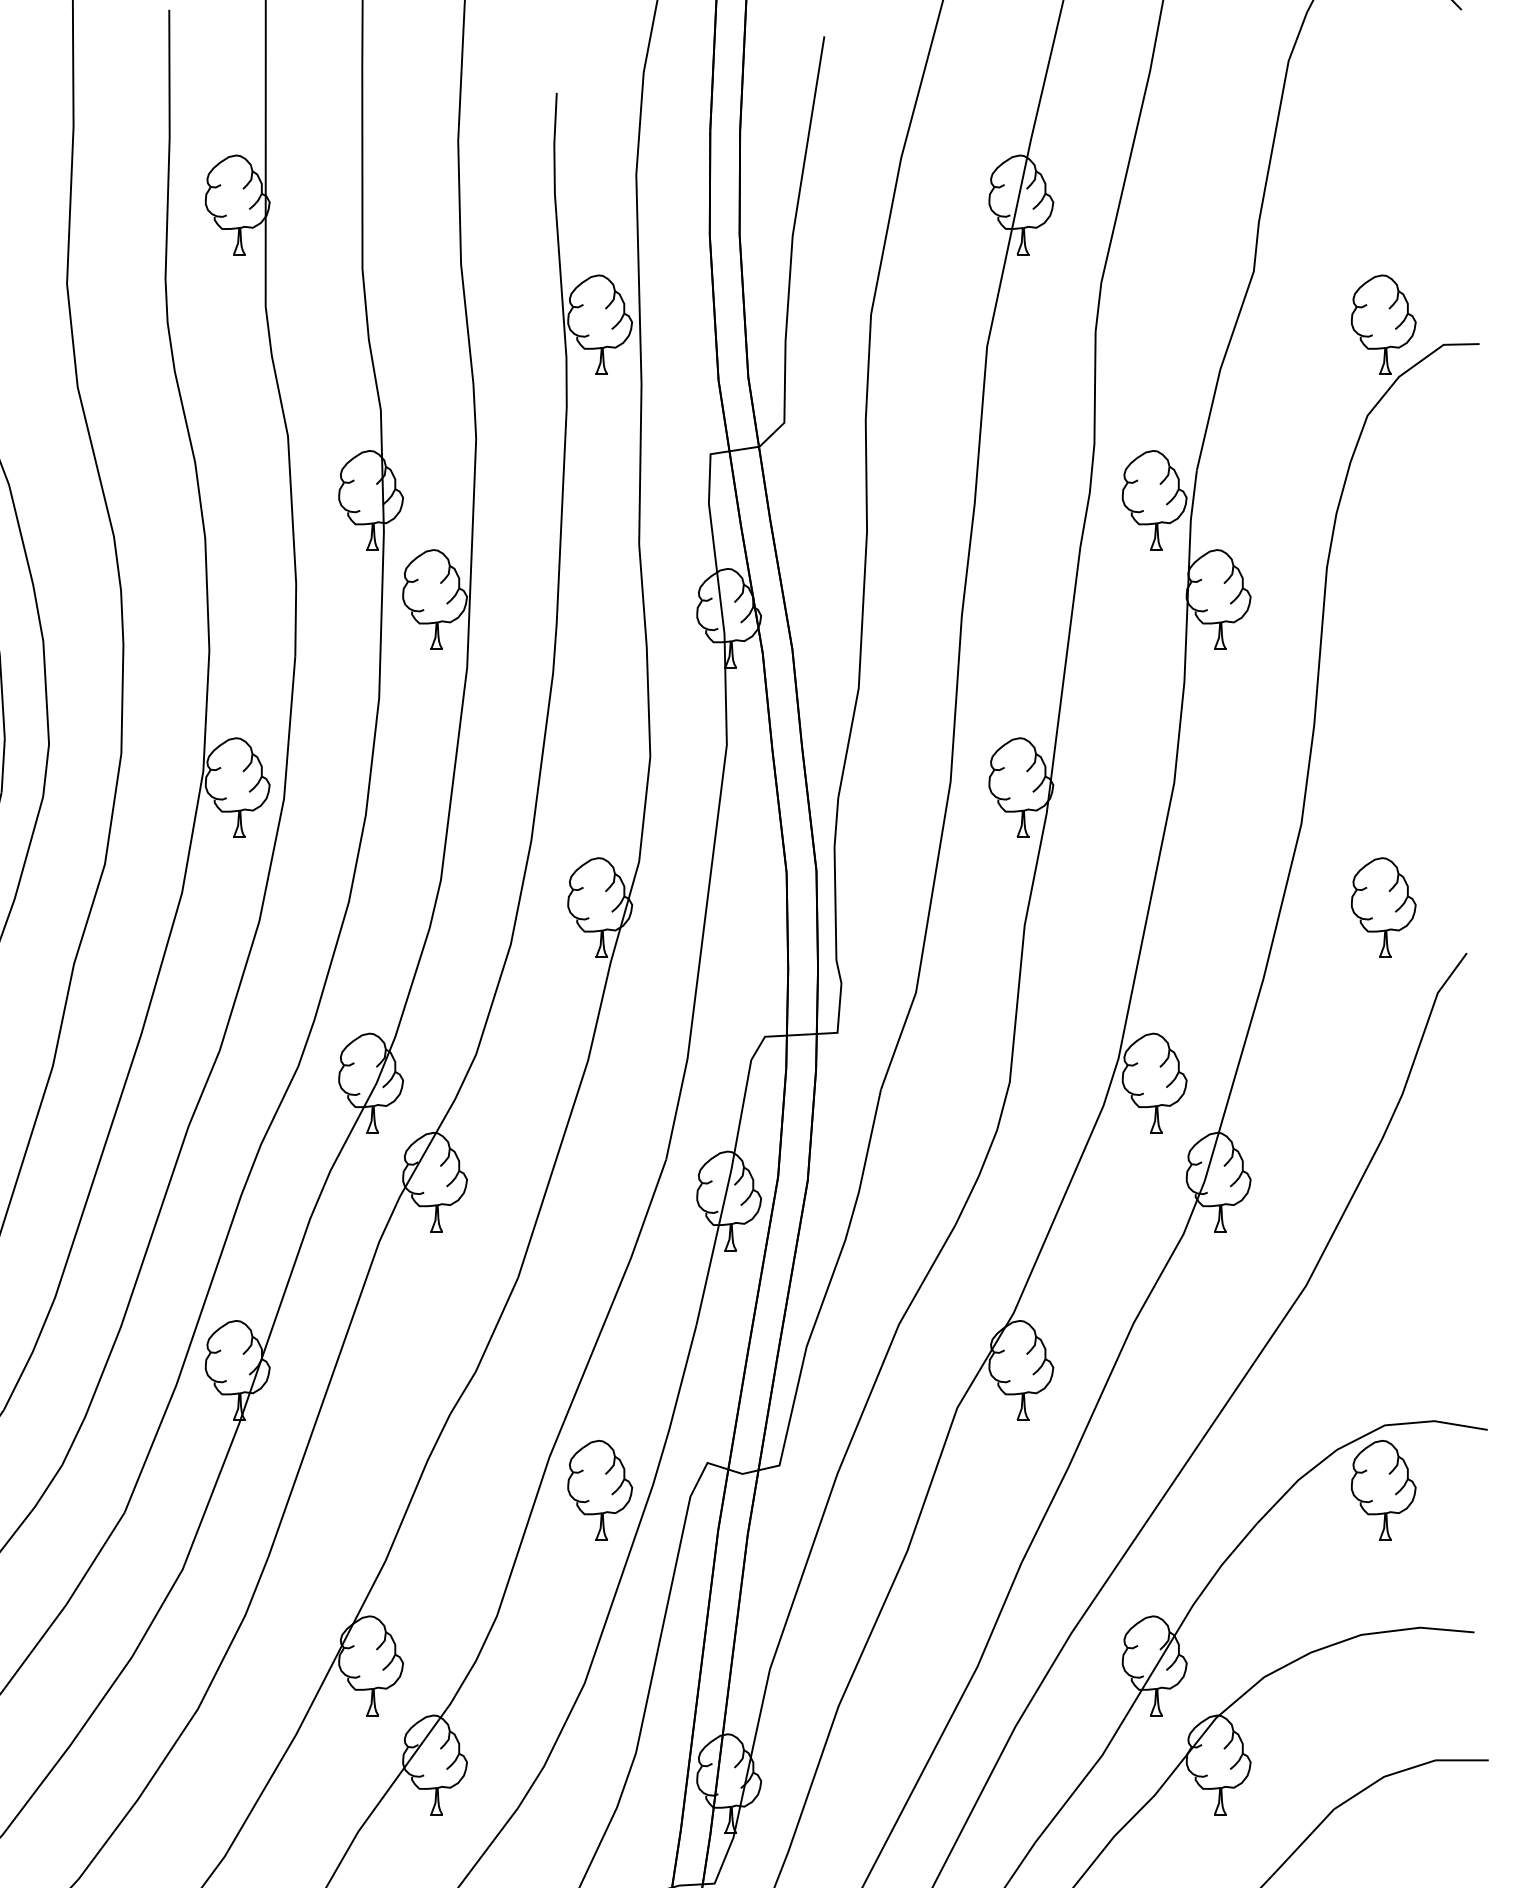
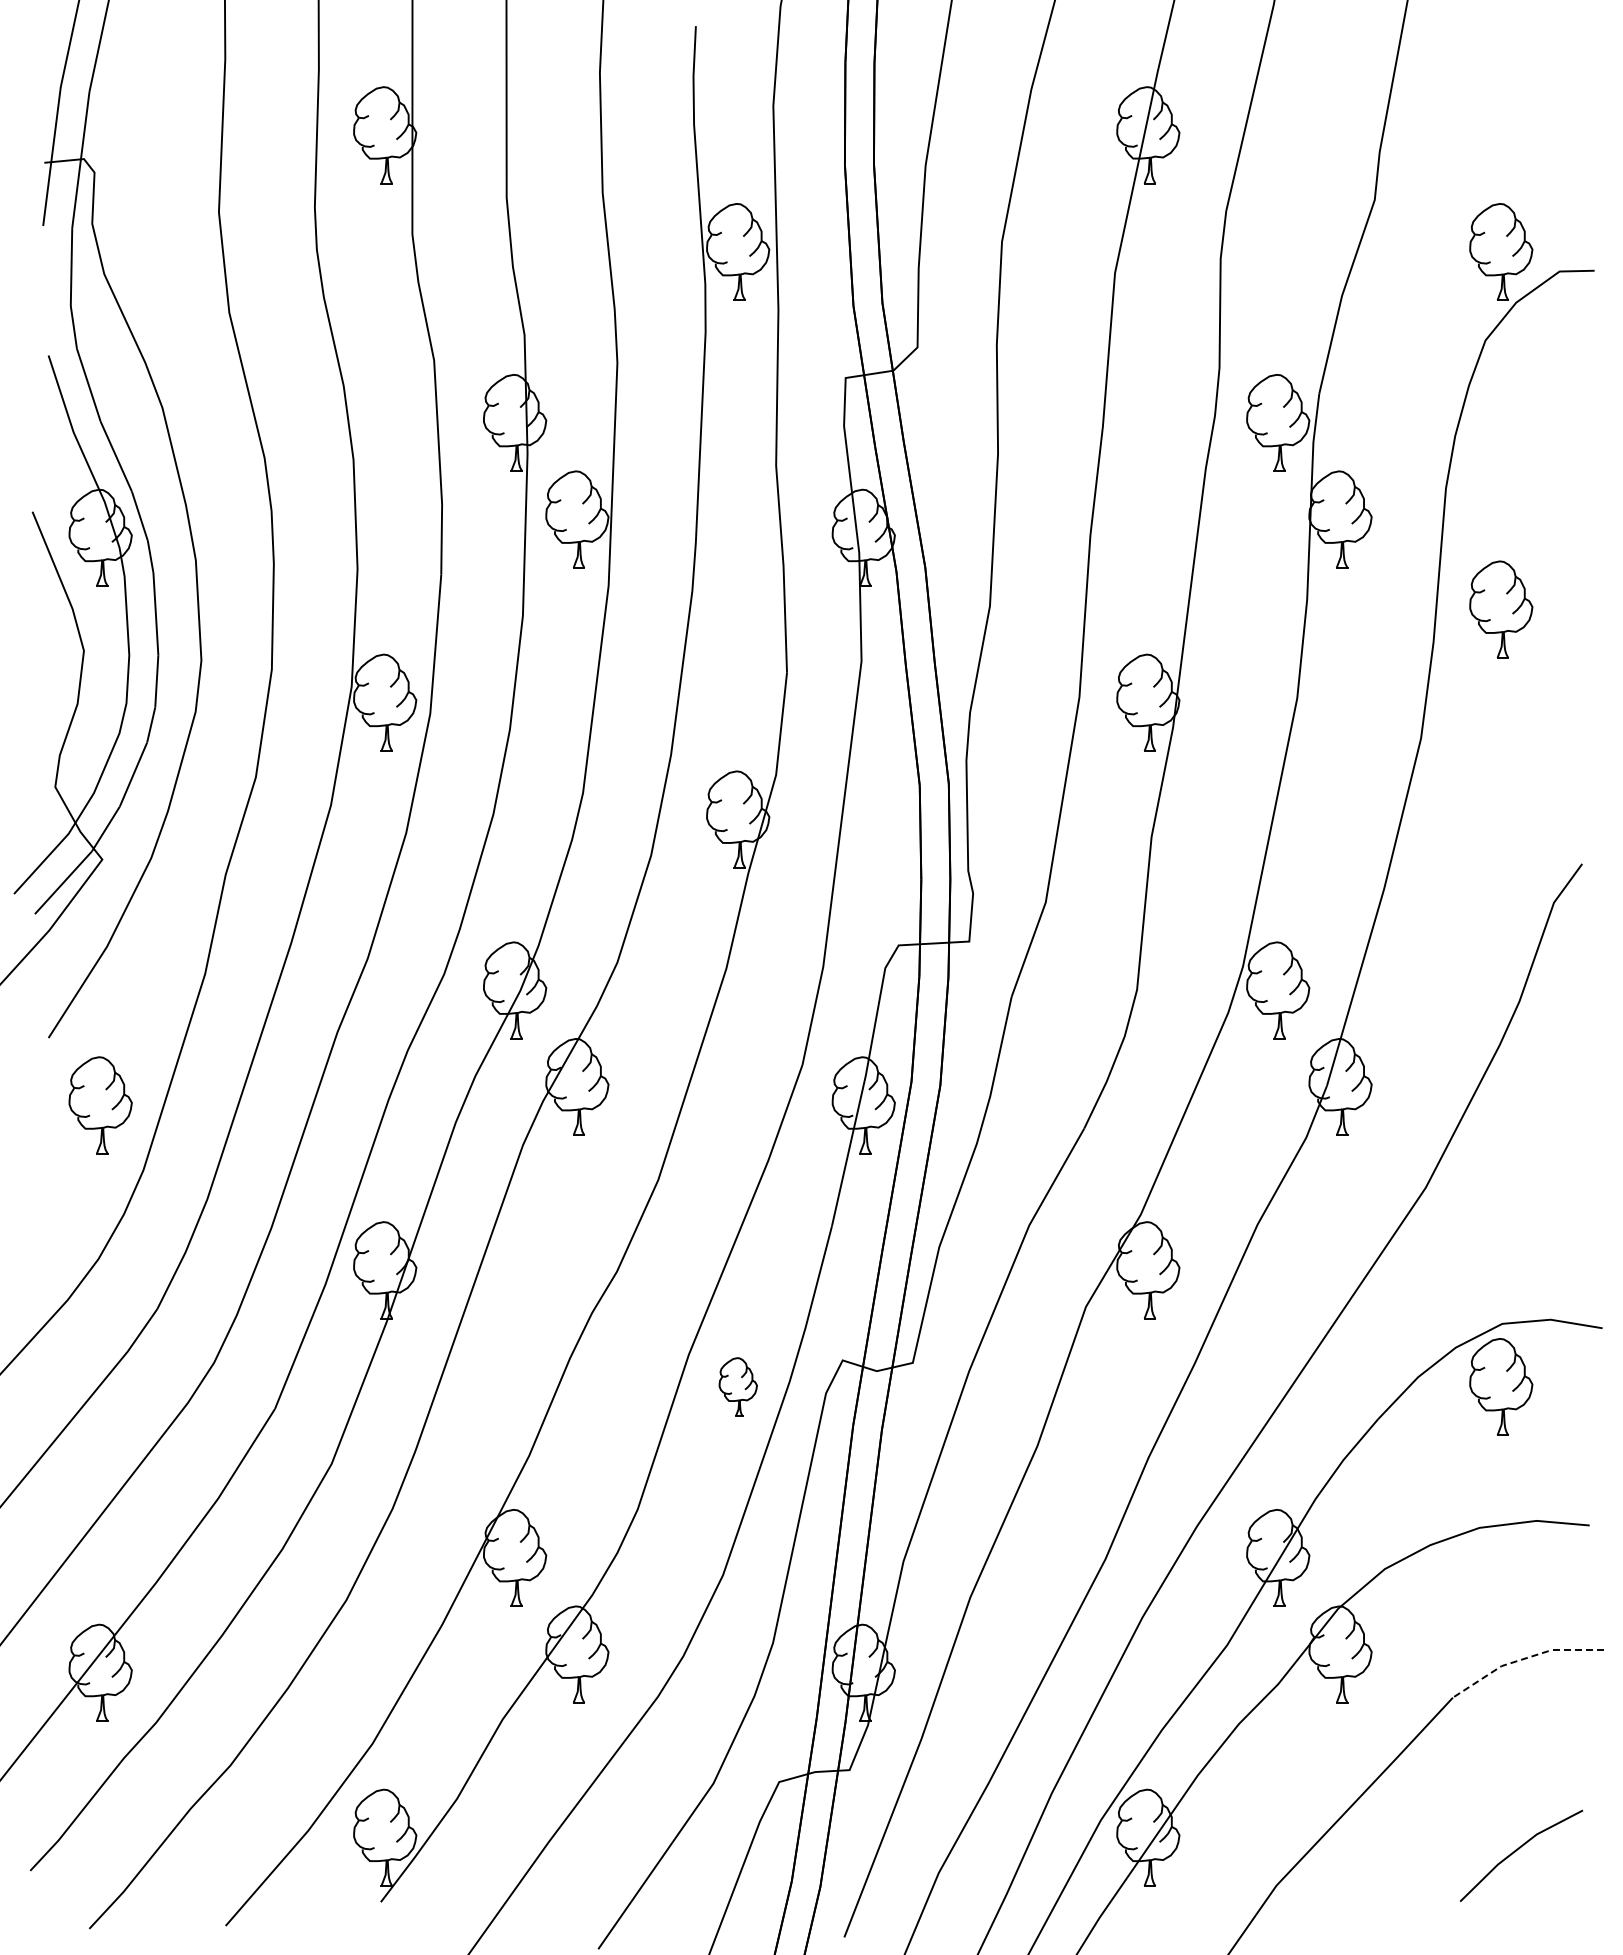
part: (1383, 907) -> (1501, 609), moved
part: (600, 1489) -> (738, 1386), size x0.6
line: (1406, 1770) -> (1523, 1659), solid -> dashed

